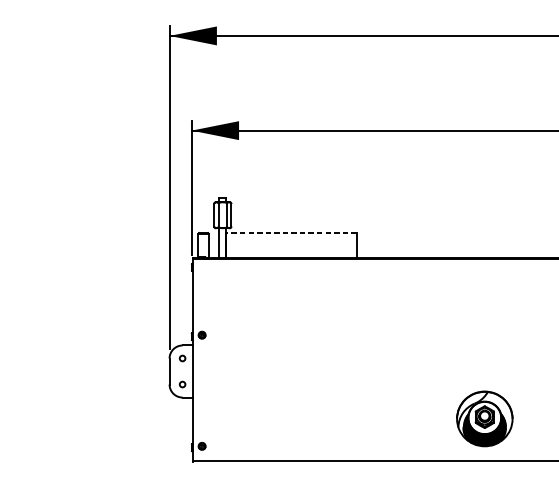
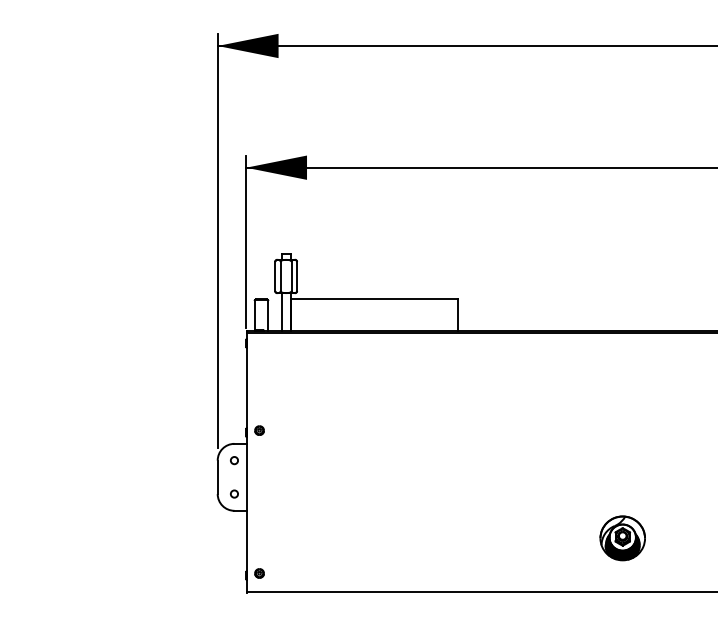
line: (291, 233) -> (374, 299), dashed -> solid
part: (484, 419) -> (622, 538), size x0.62

